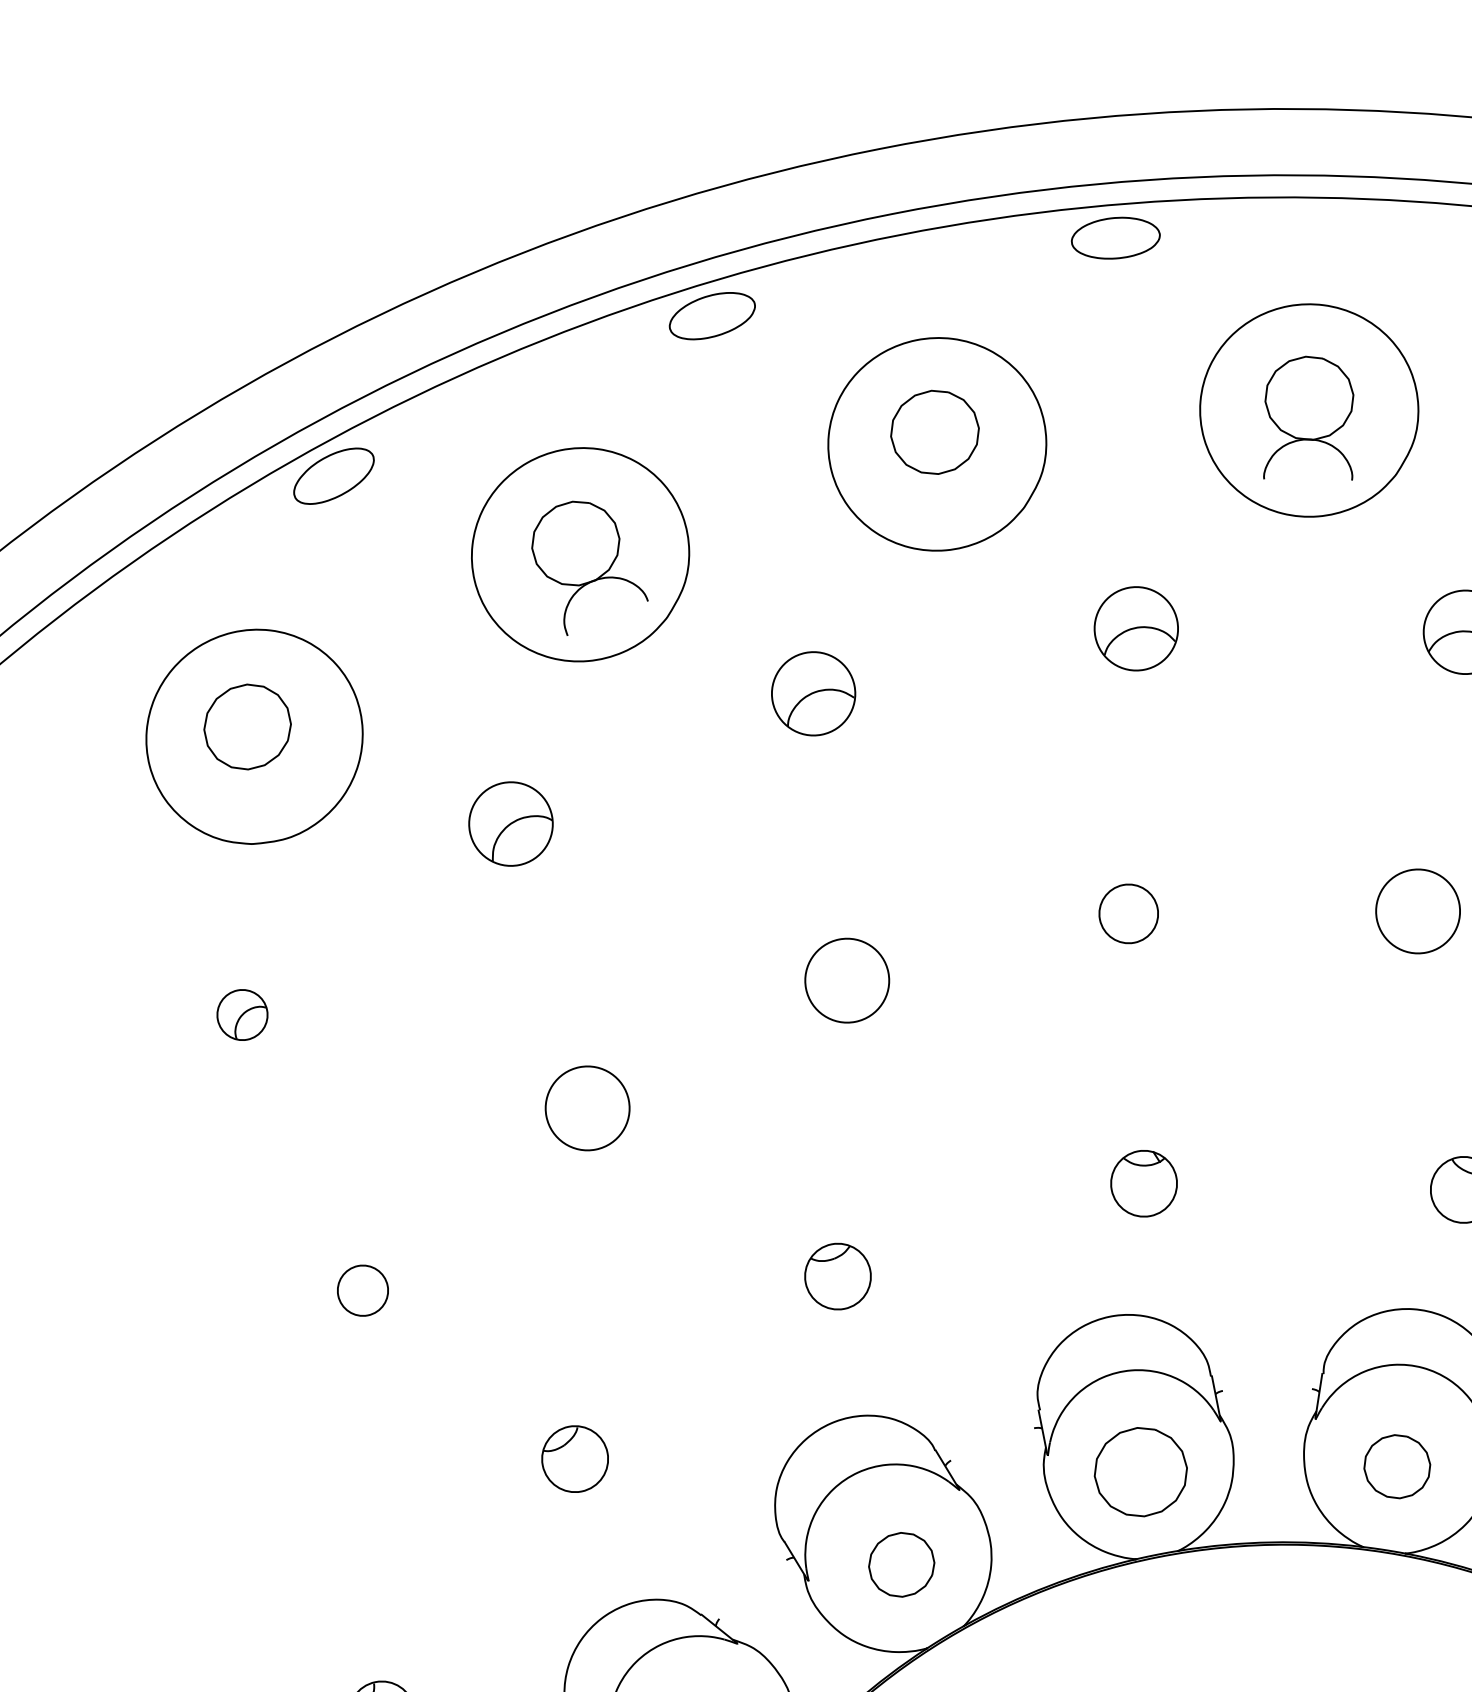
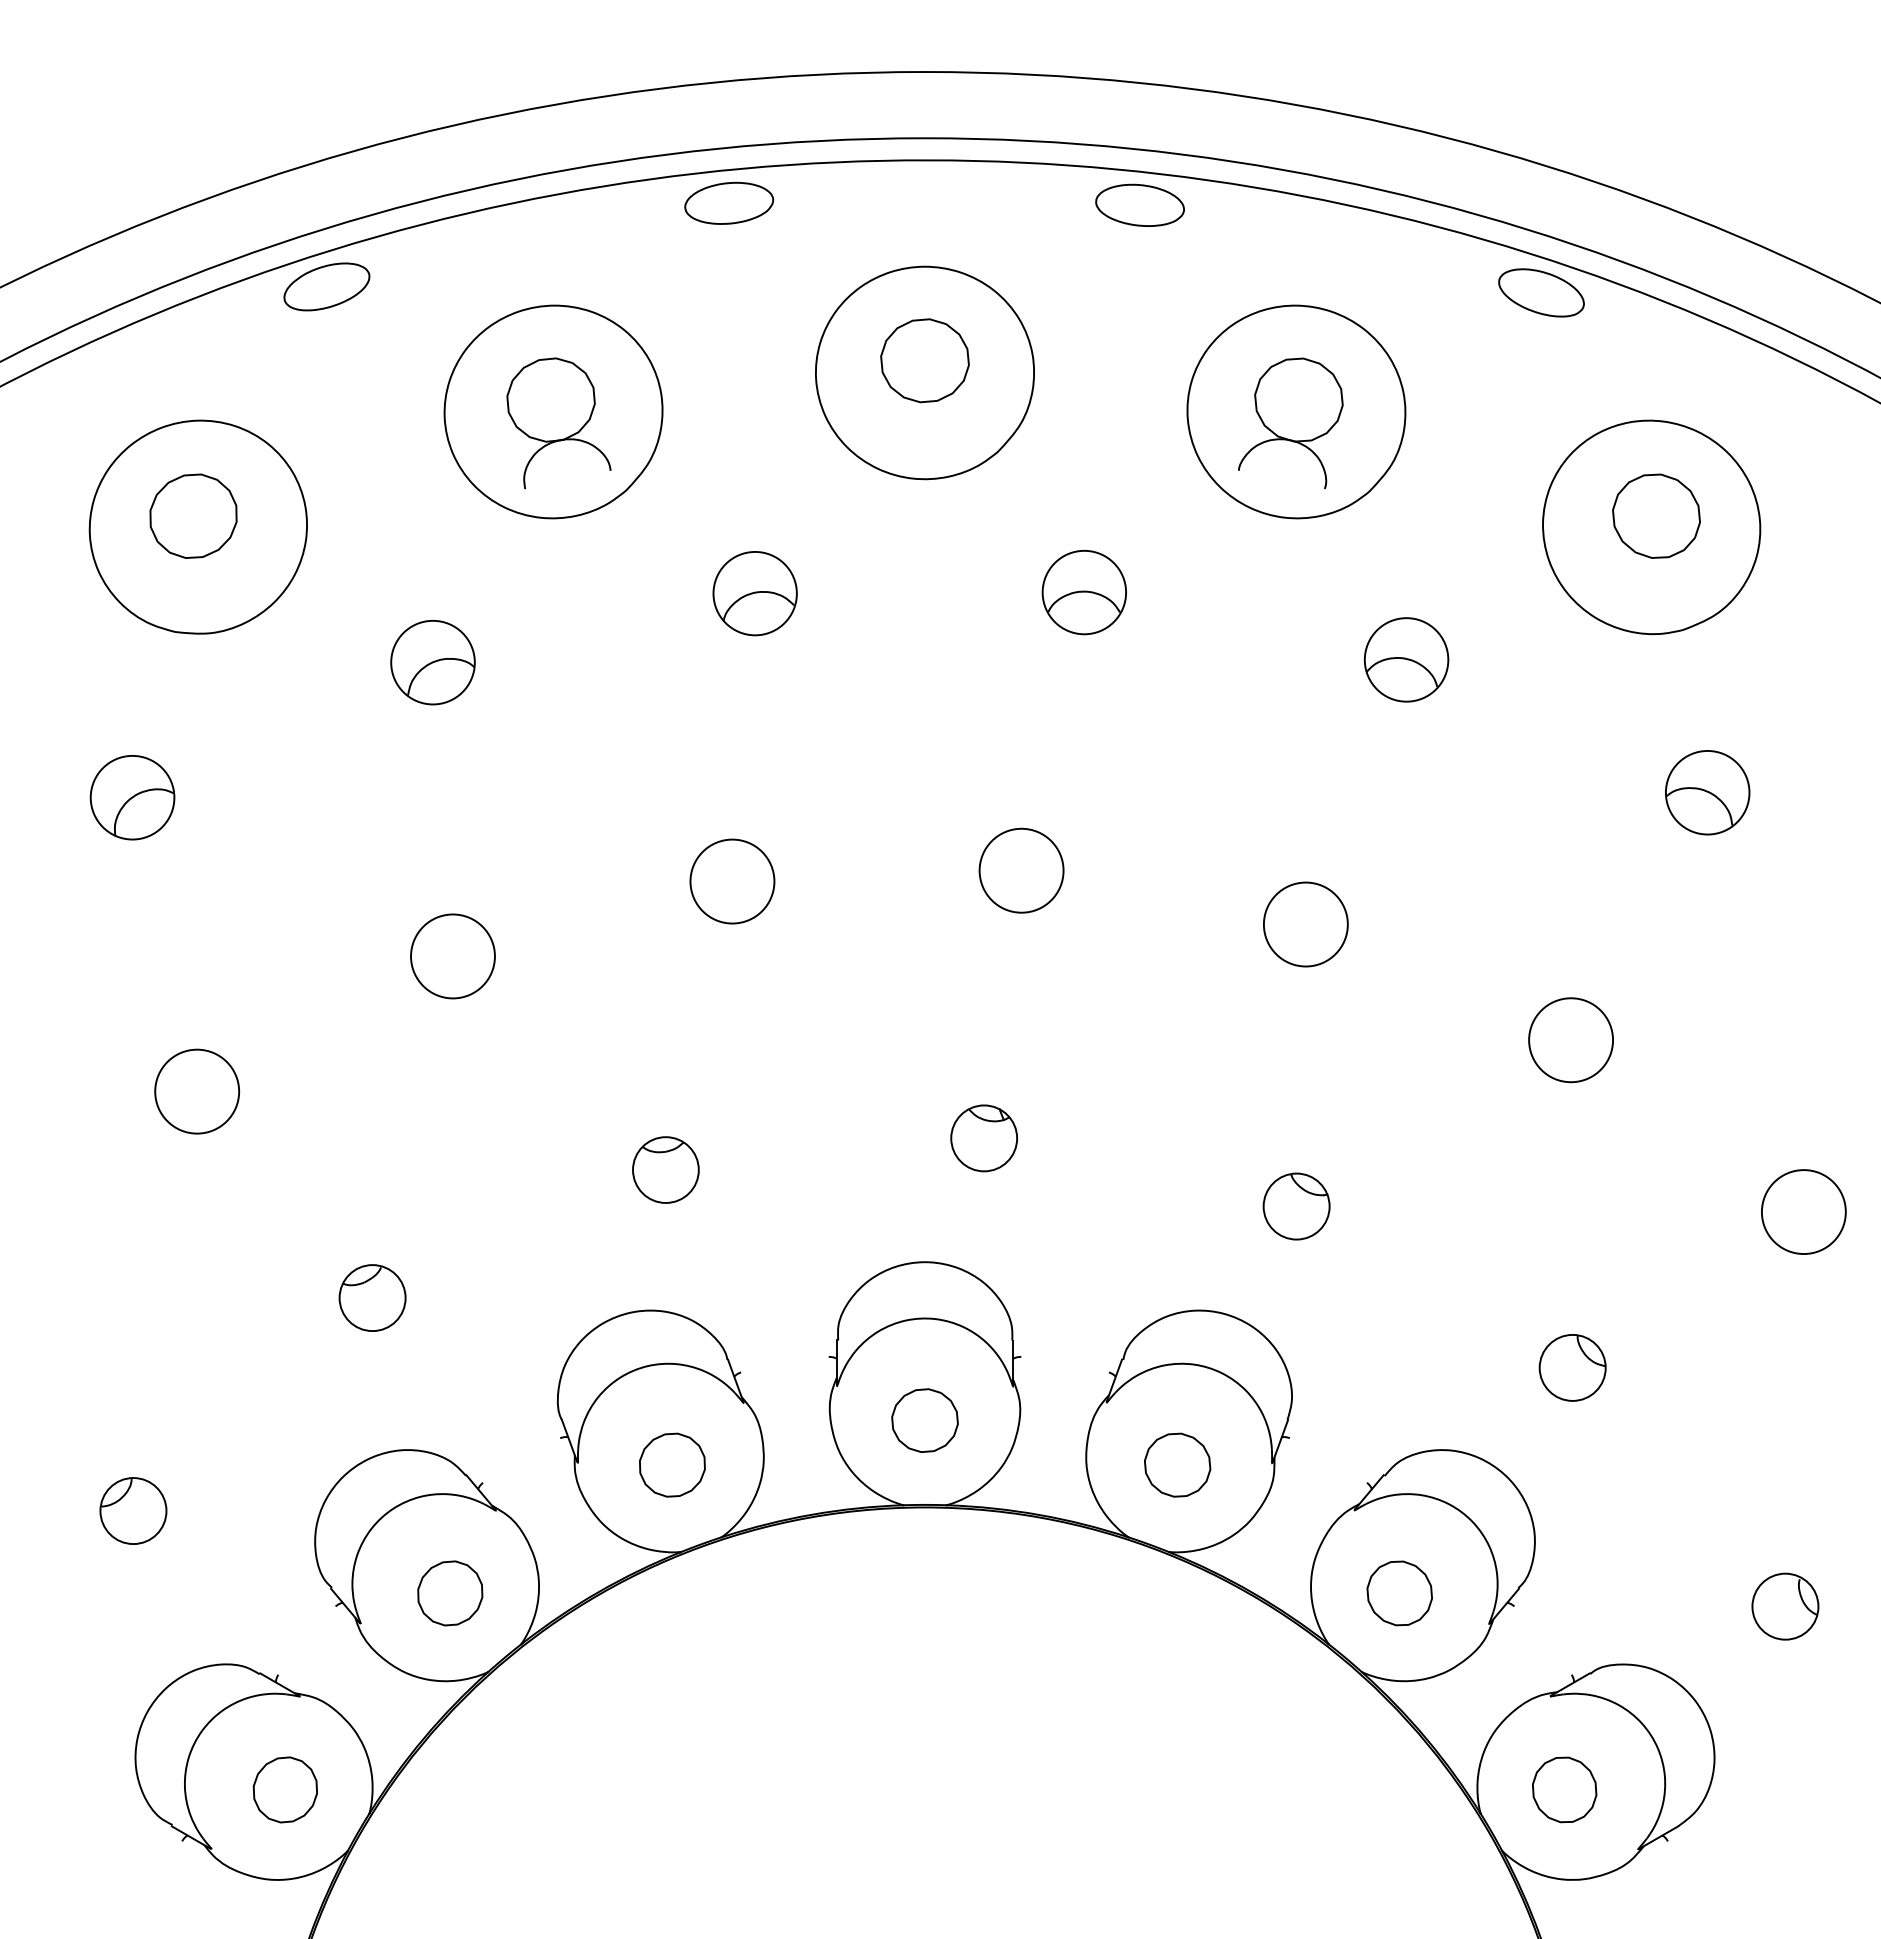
circle: (1128, 913) -> (1021, 870), size x1.43
part: (242, 1014) -> (132, 797), size x1.67
circle: (363, 1290) -> (197, 1091), size x1.67
part: (1140, 1472) -> (924, 1420), size x0.71

